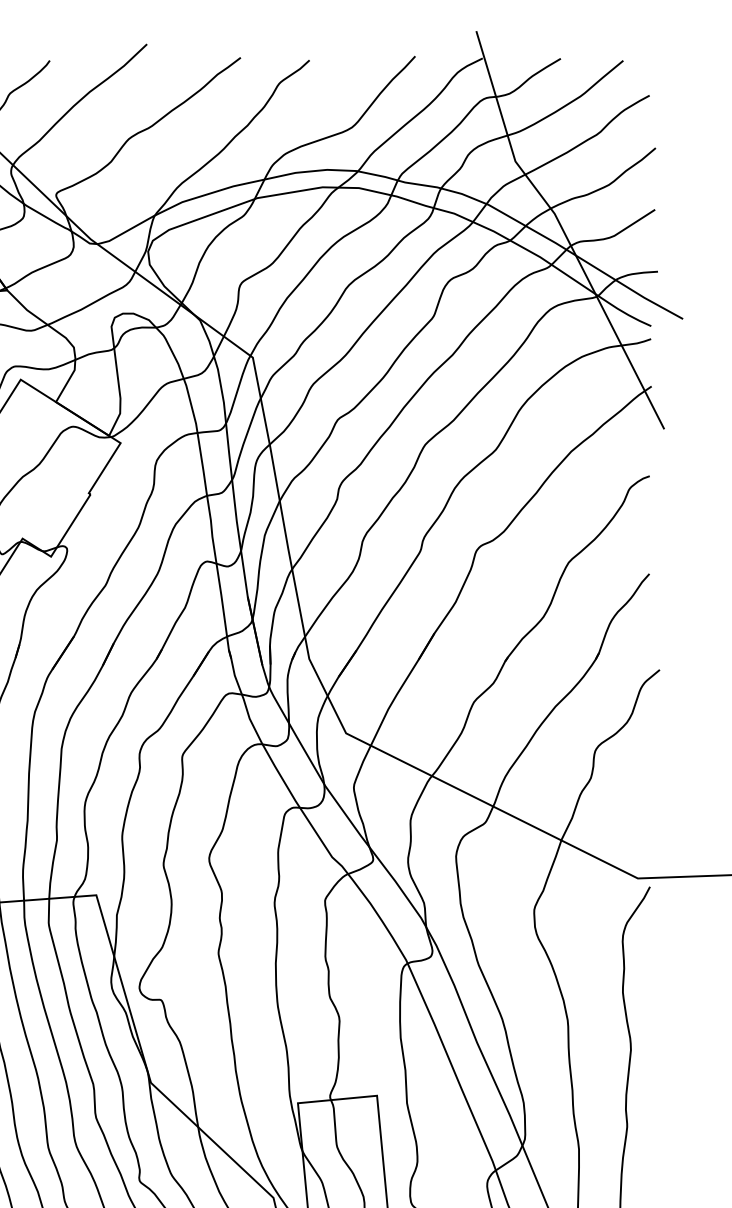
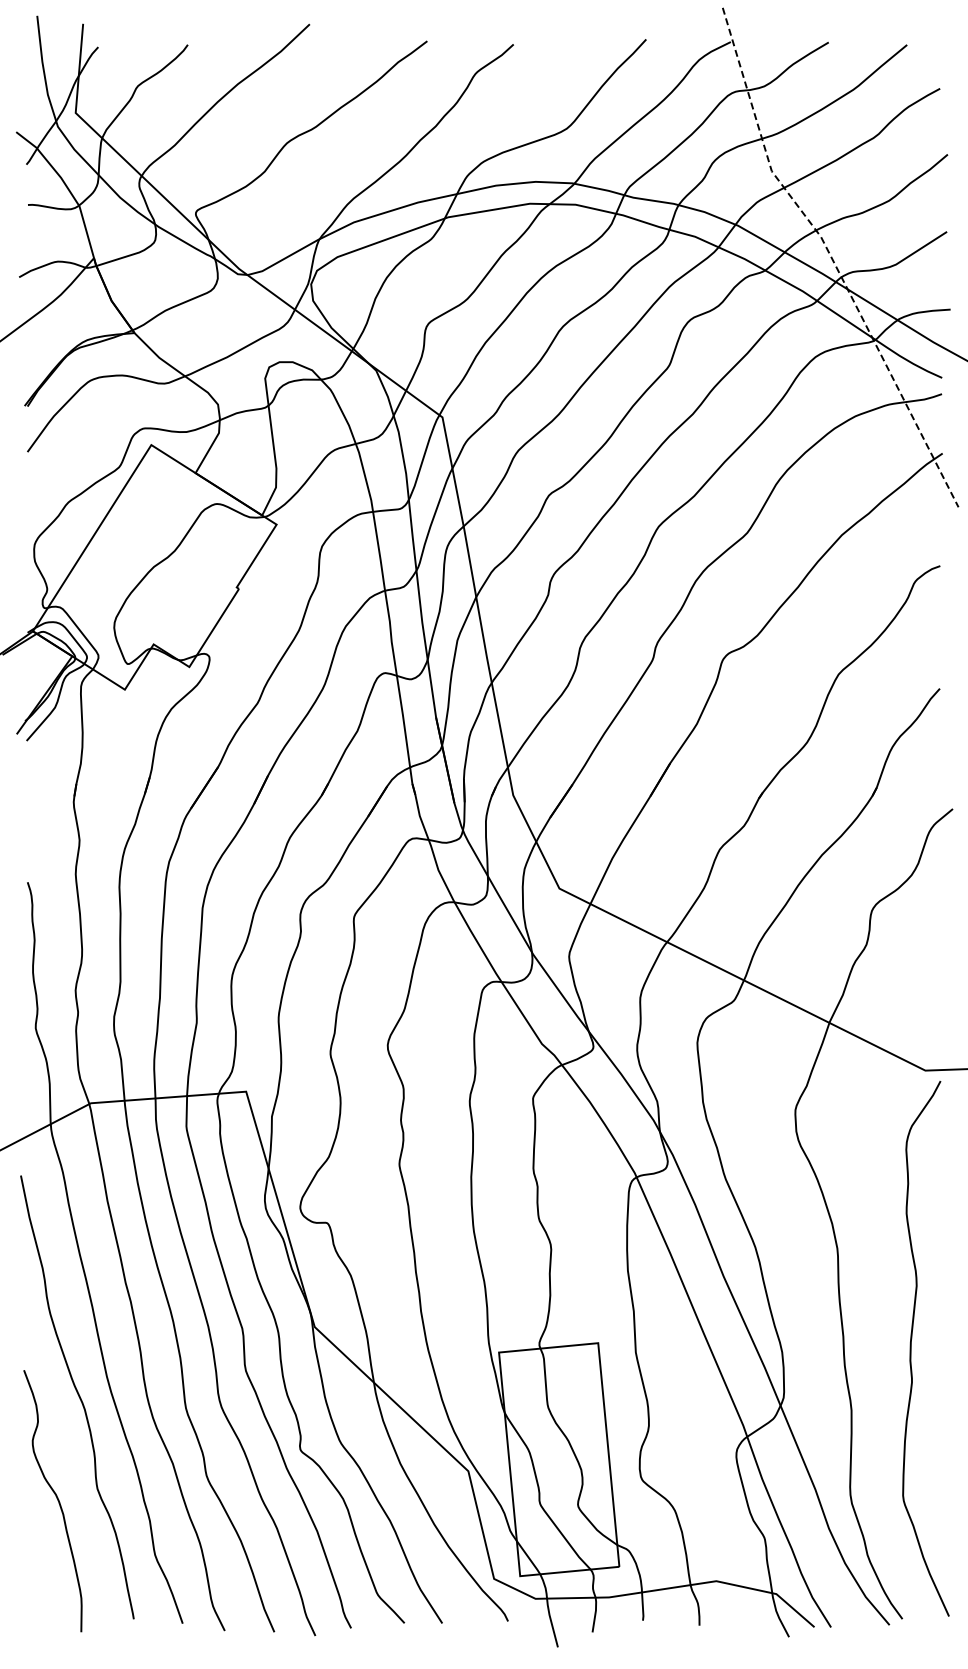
line: (563, 230) -> (831, 258), solid -> dashed

